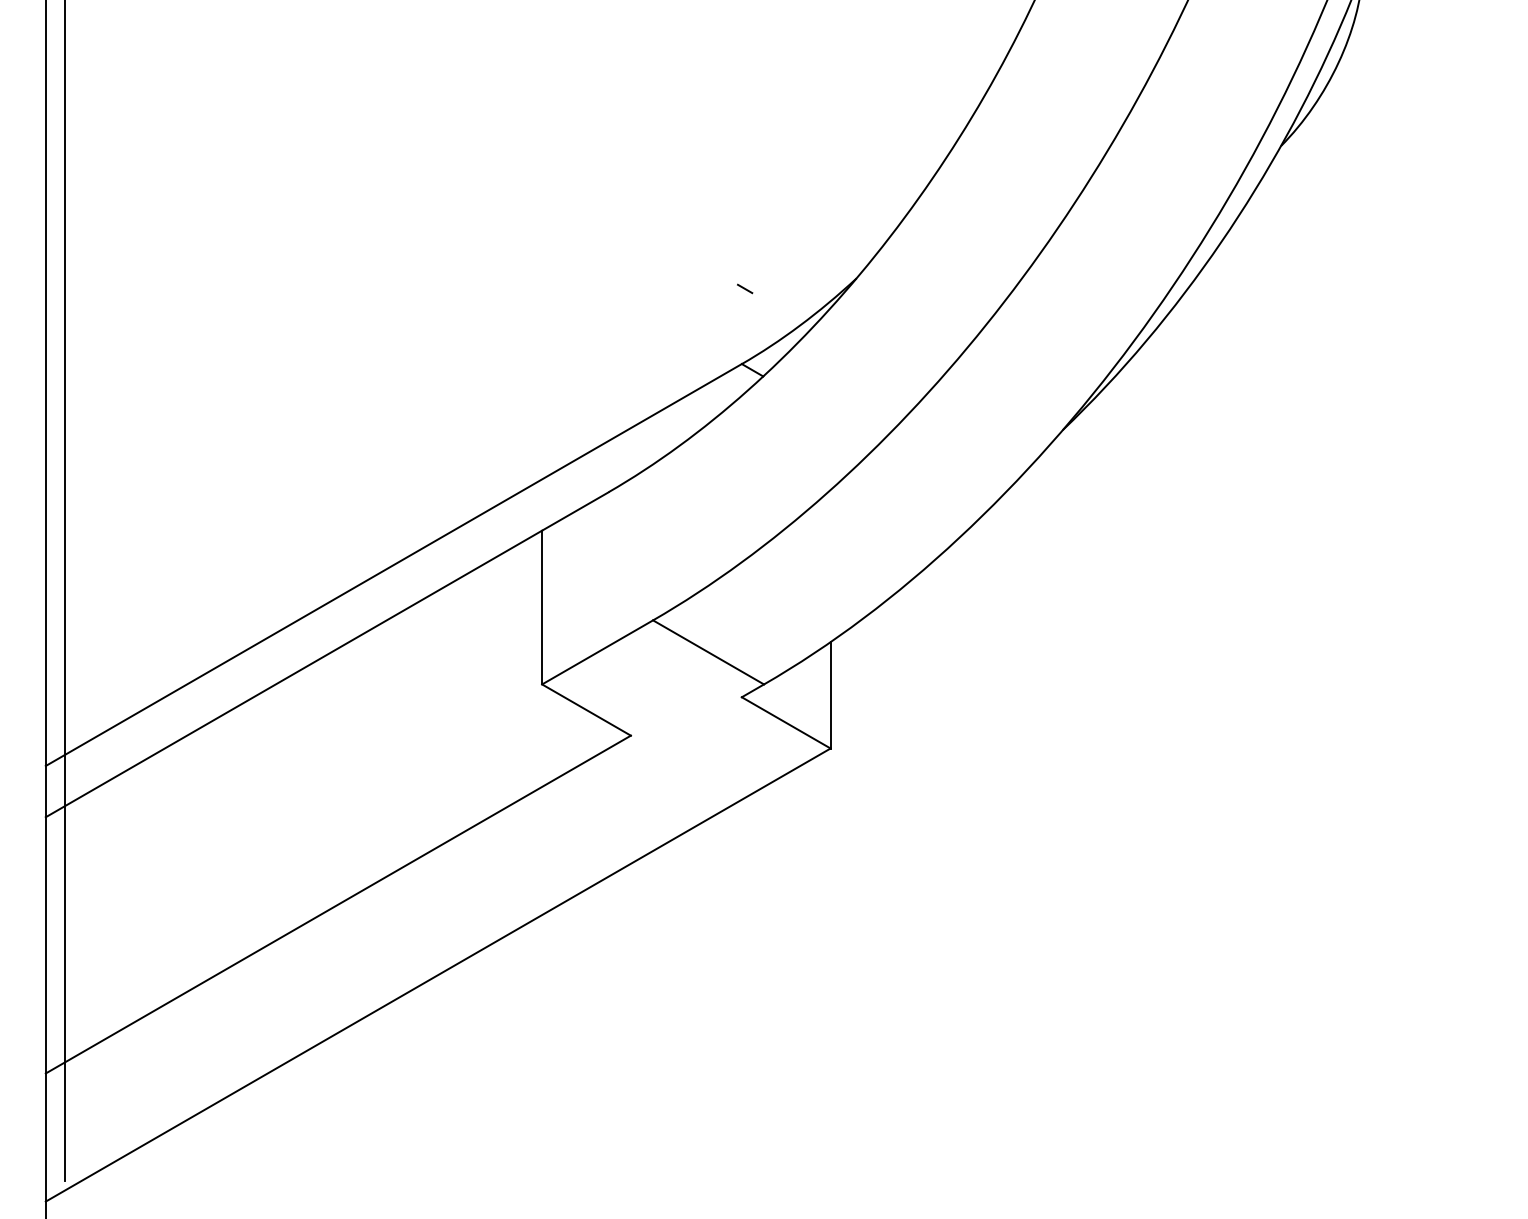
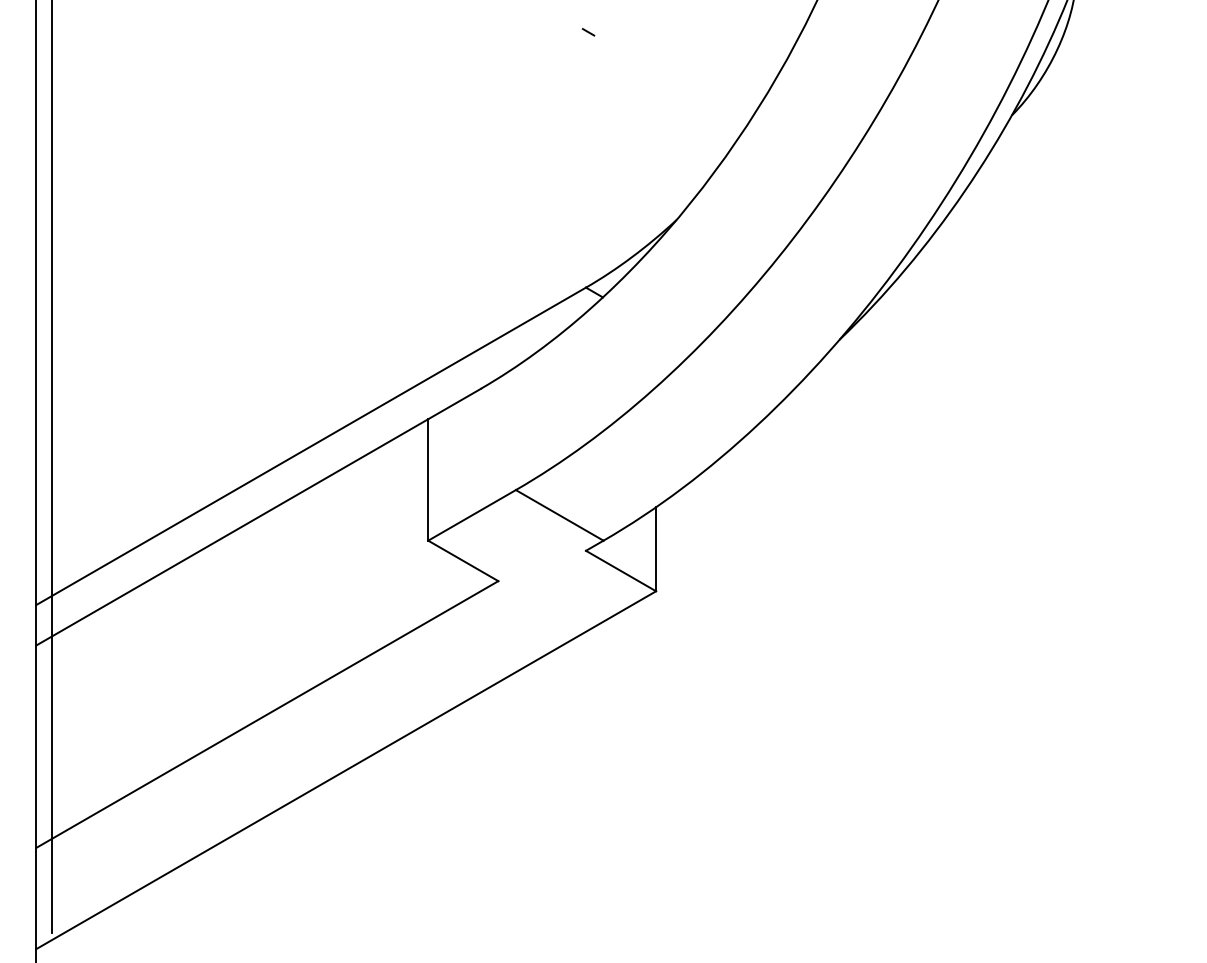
line: (745, 289) -> (588, 32), moved

